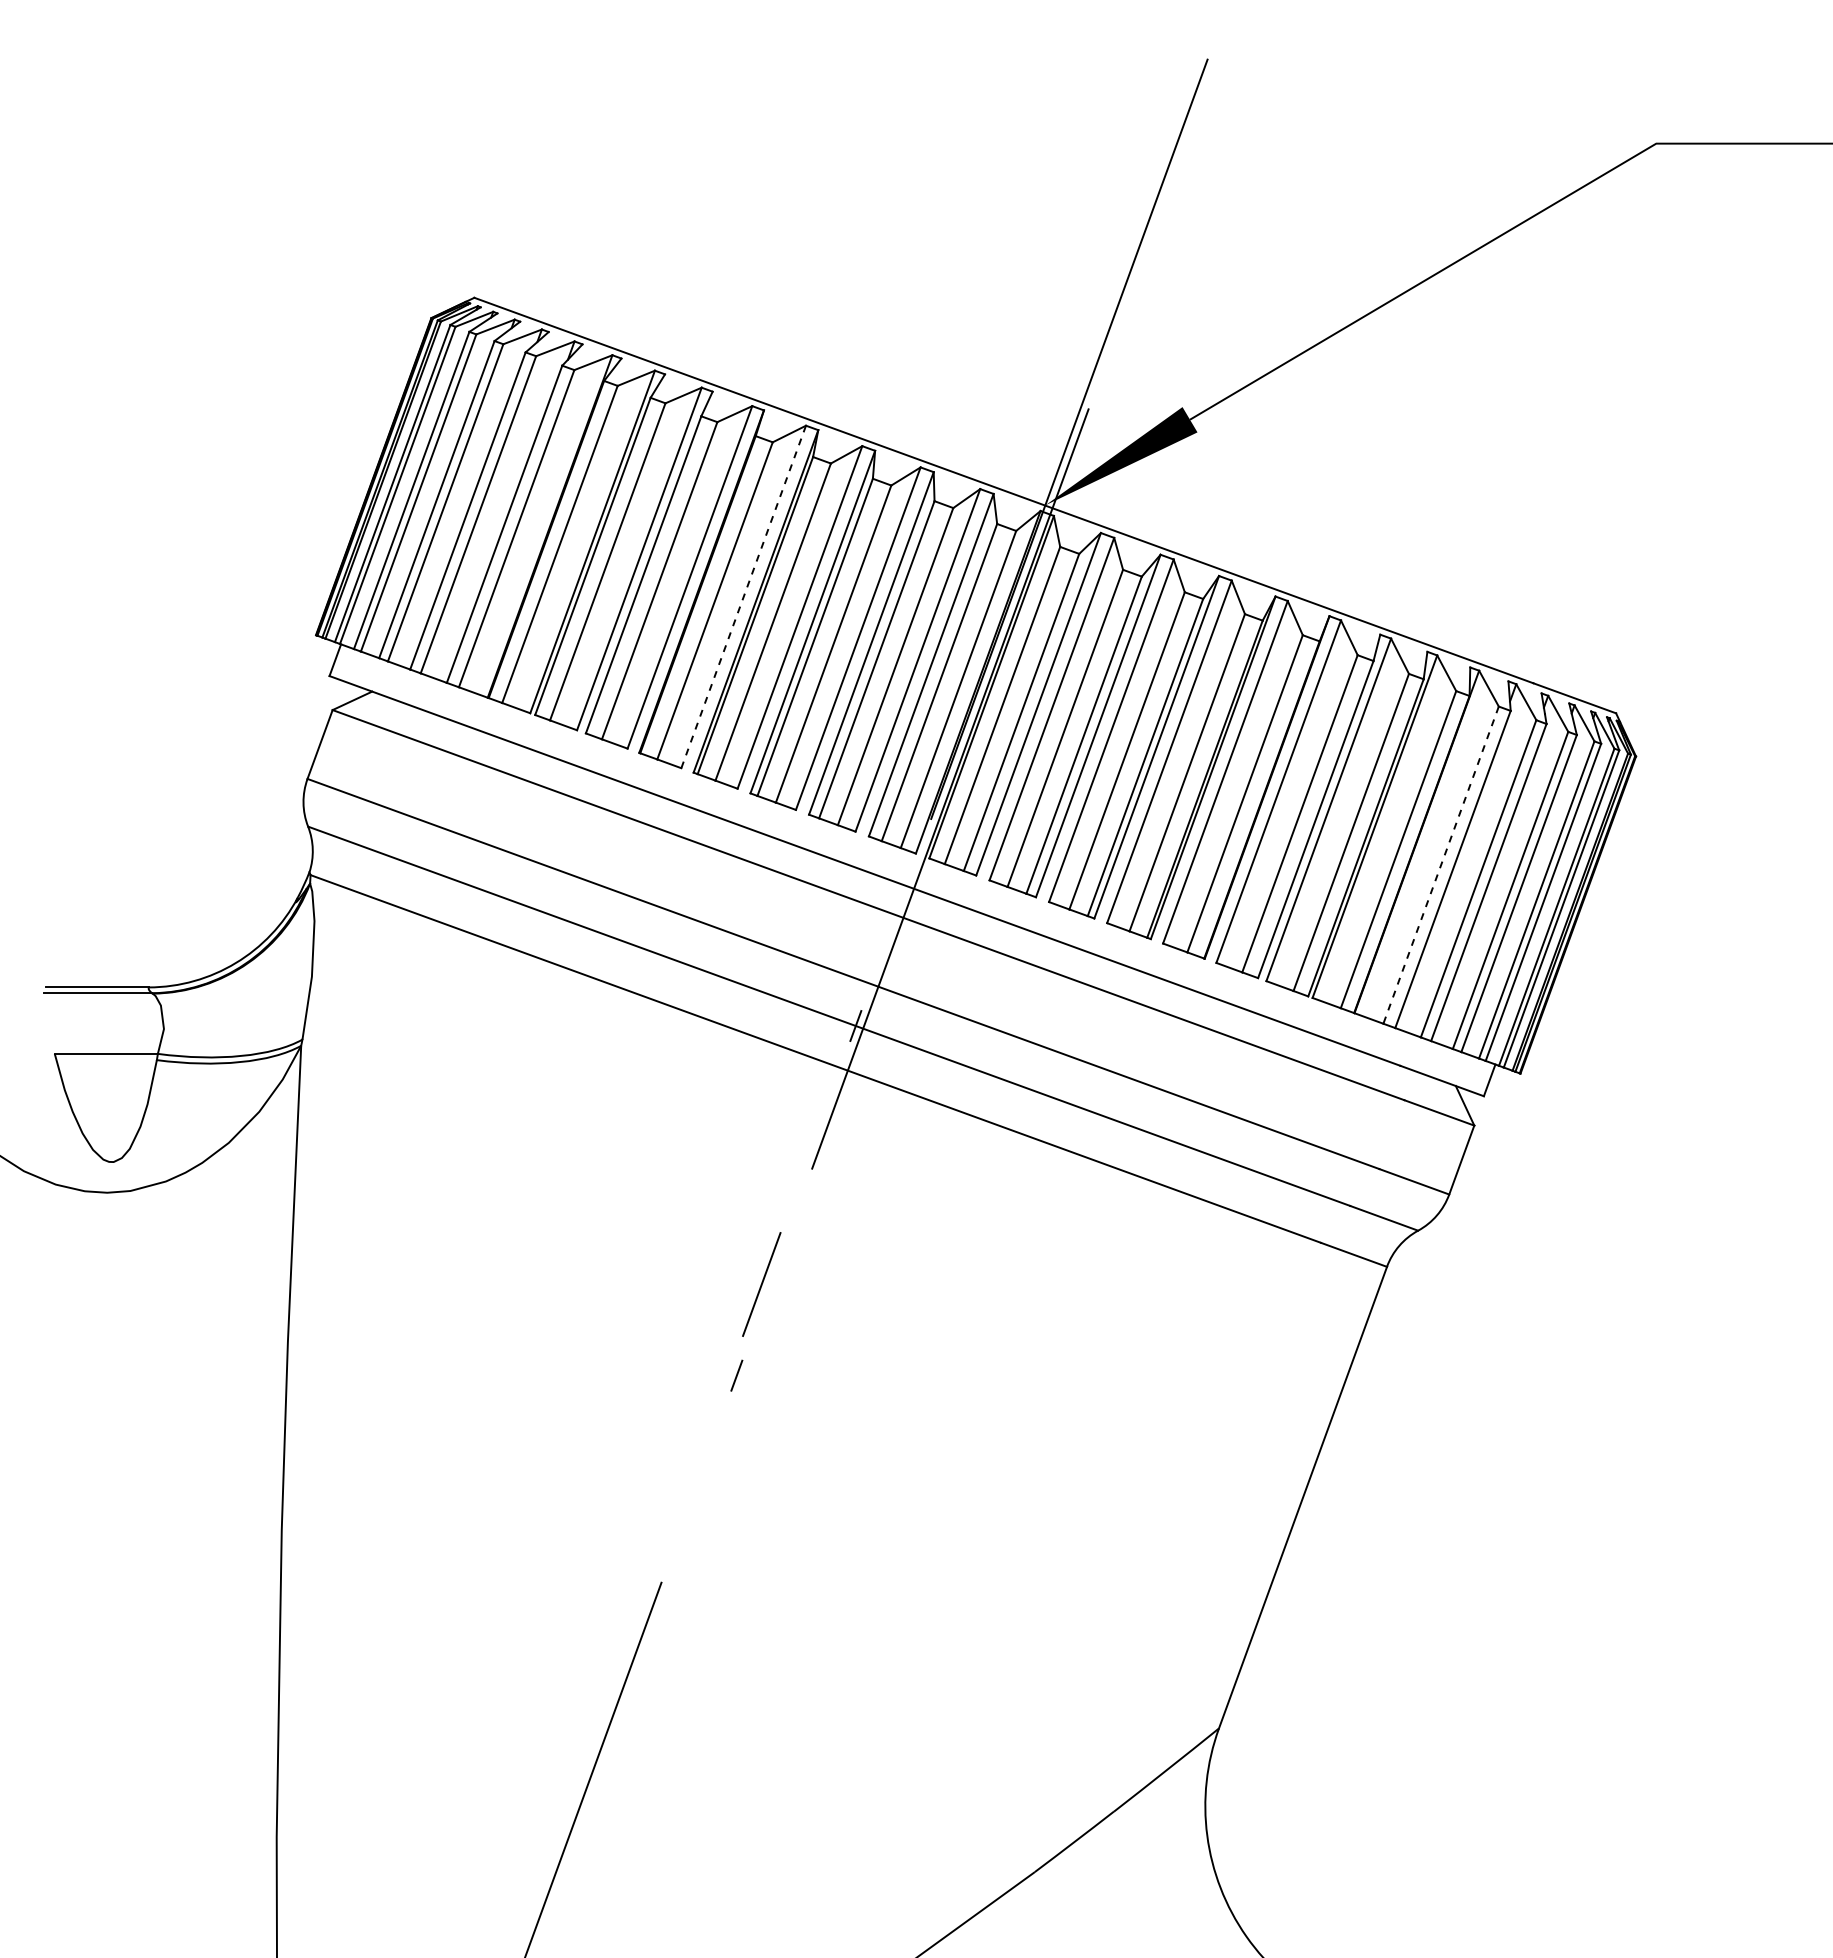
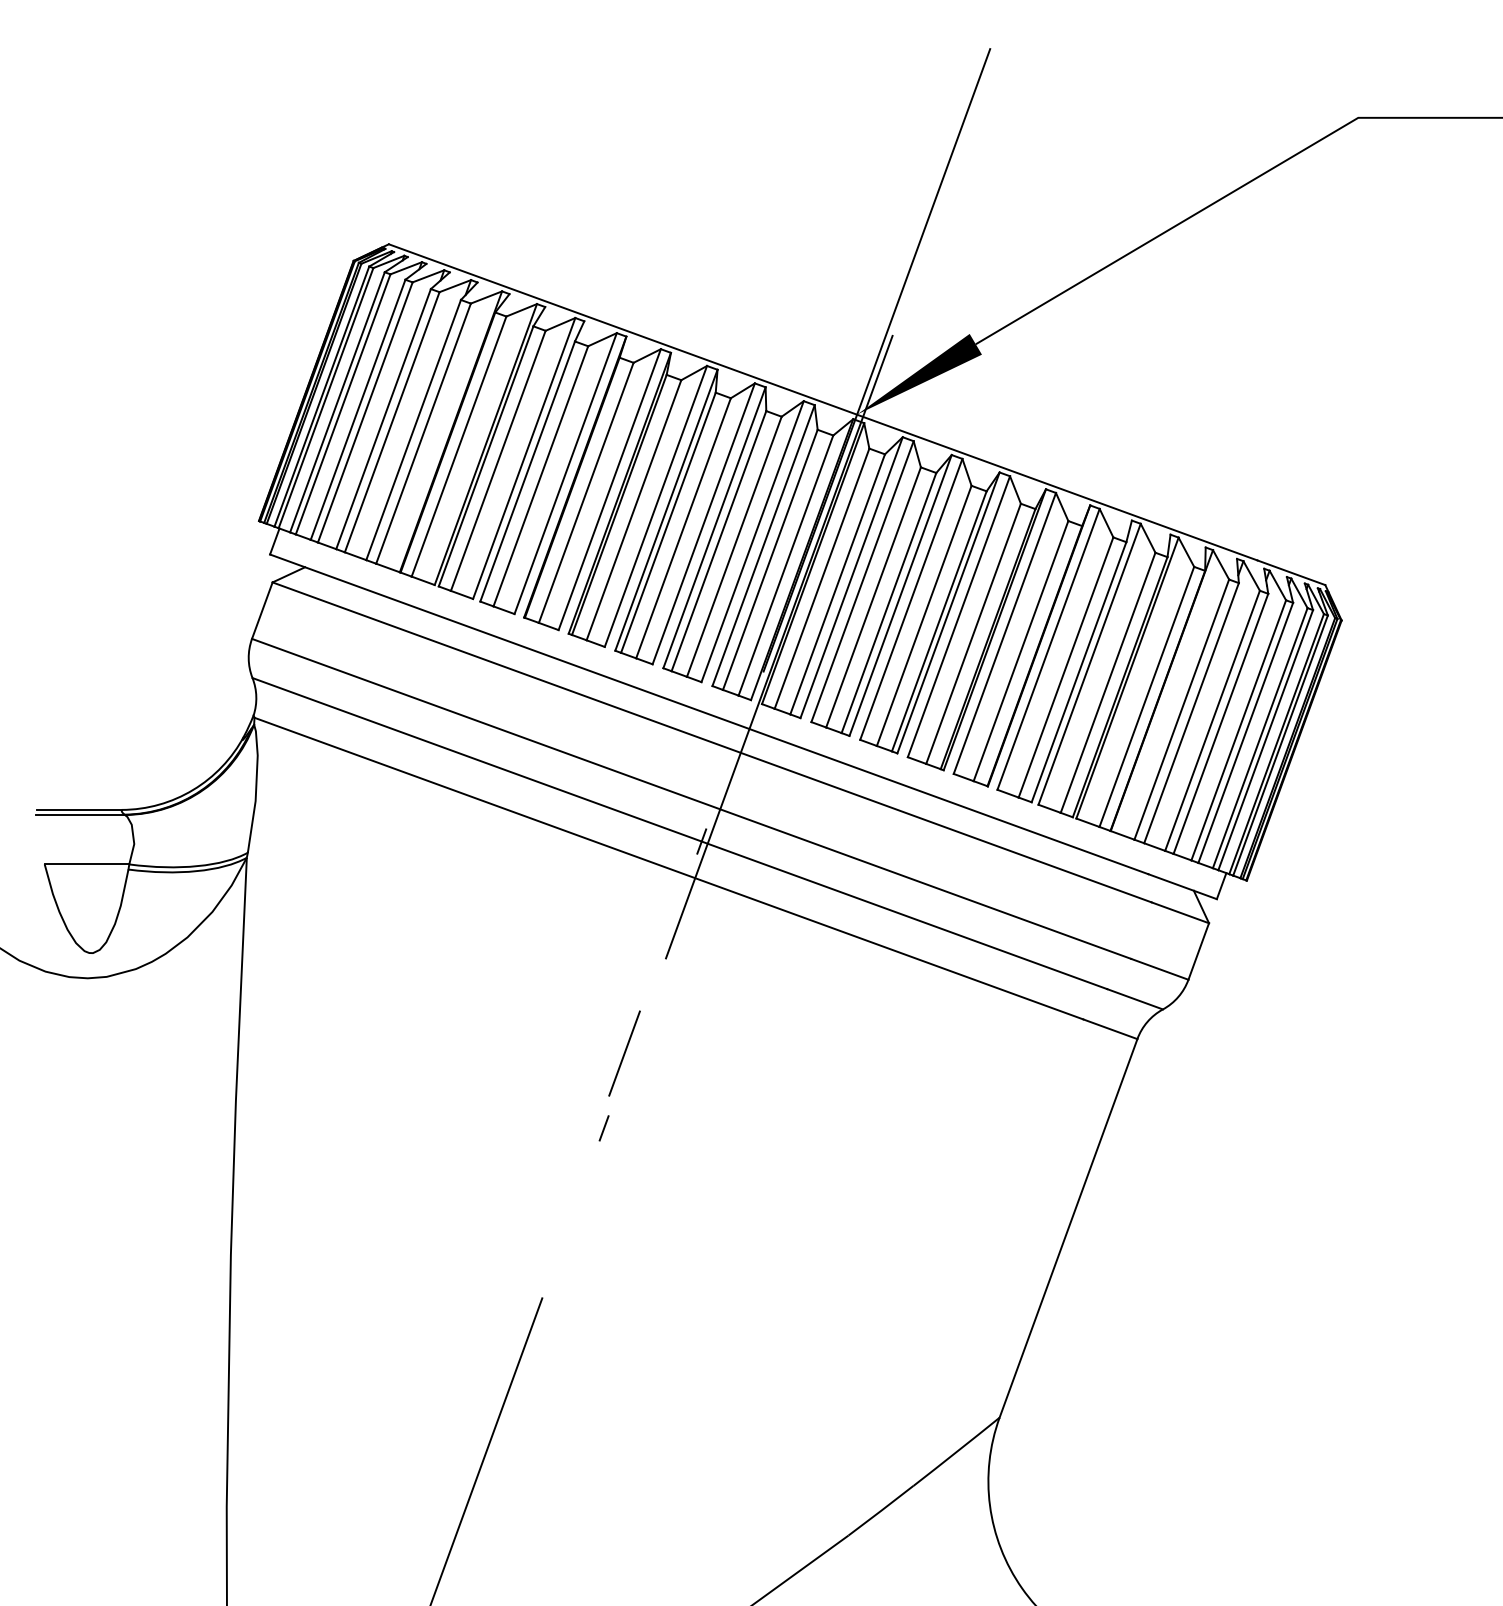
line: (743, 597) -> (609, 490), dashed -> solid
line: (1441, 865) -> (1182, 709), dashed -> solid

